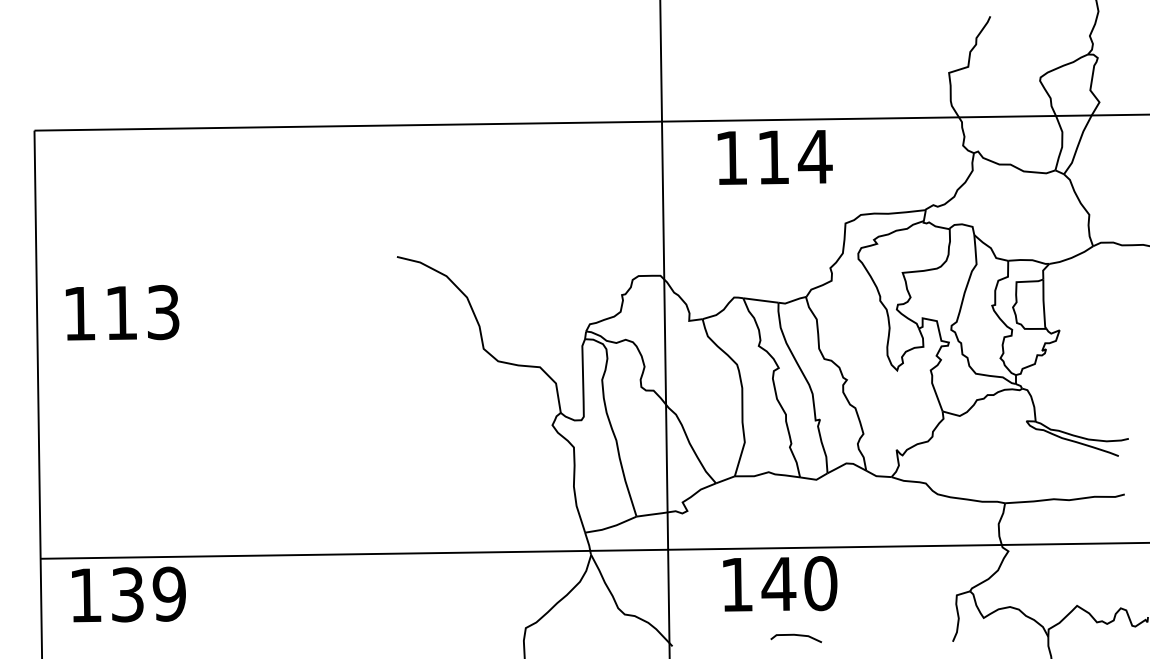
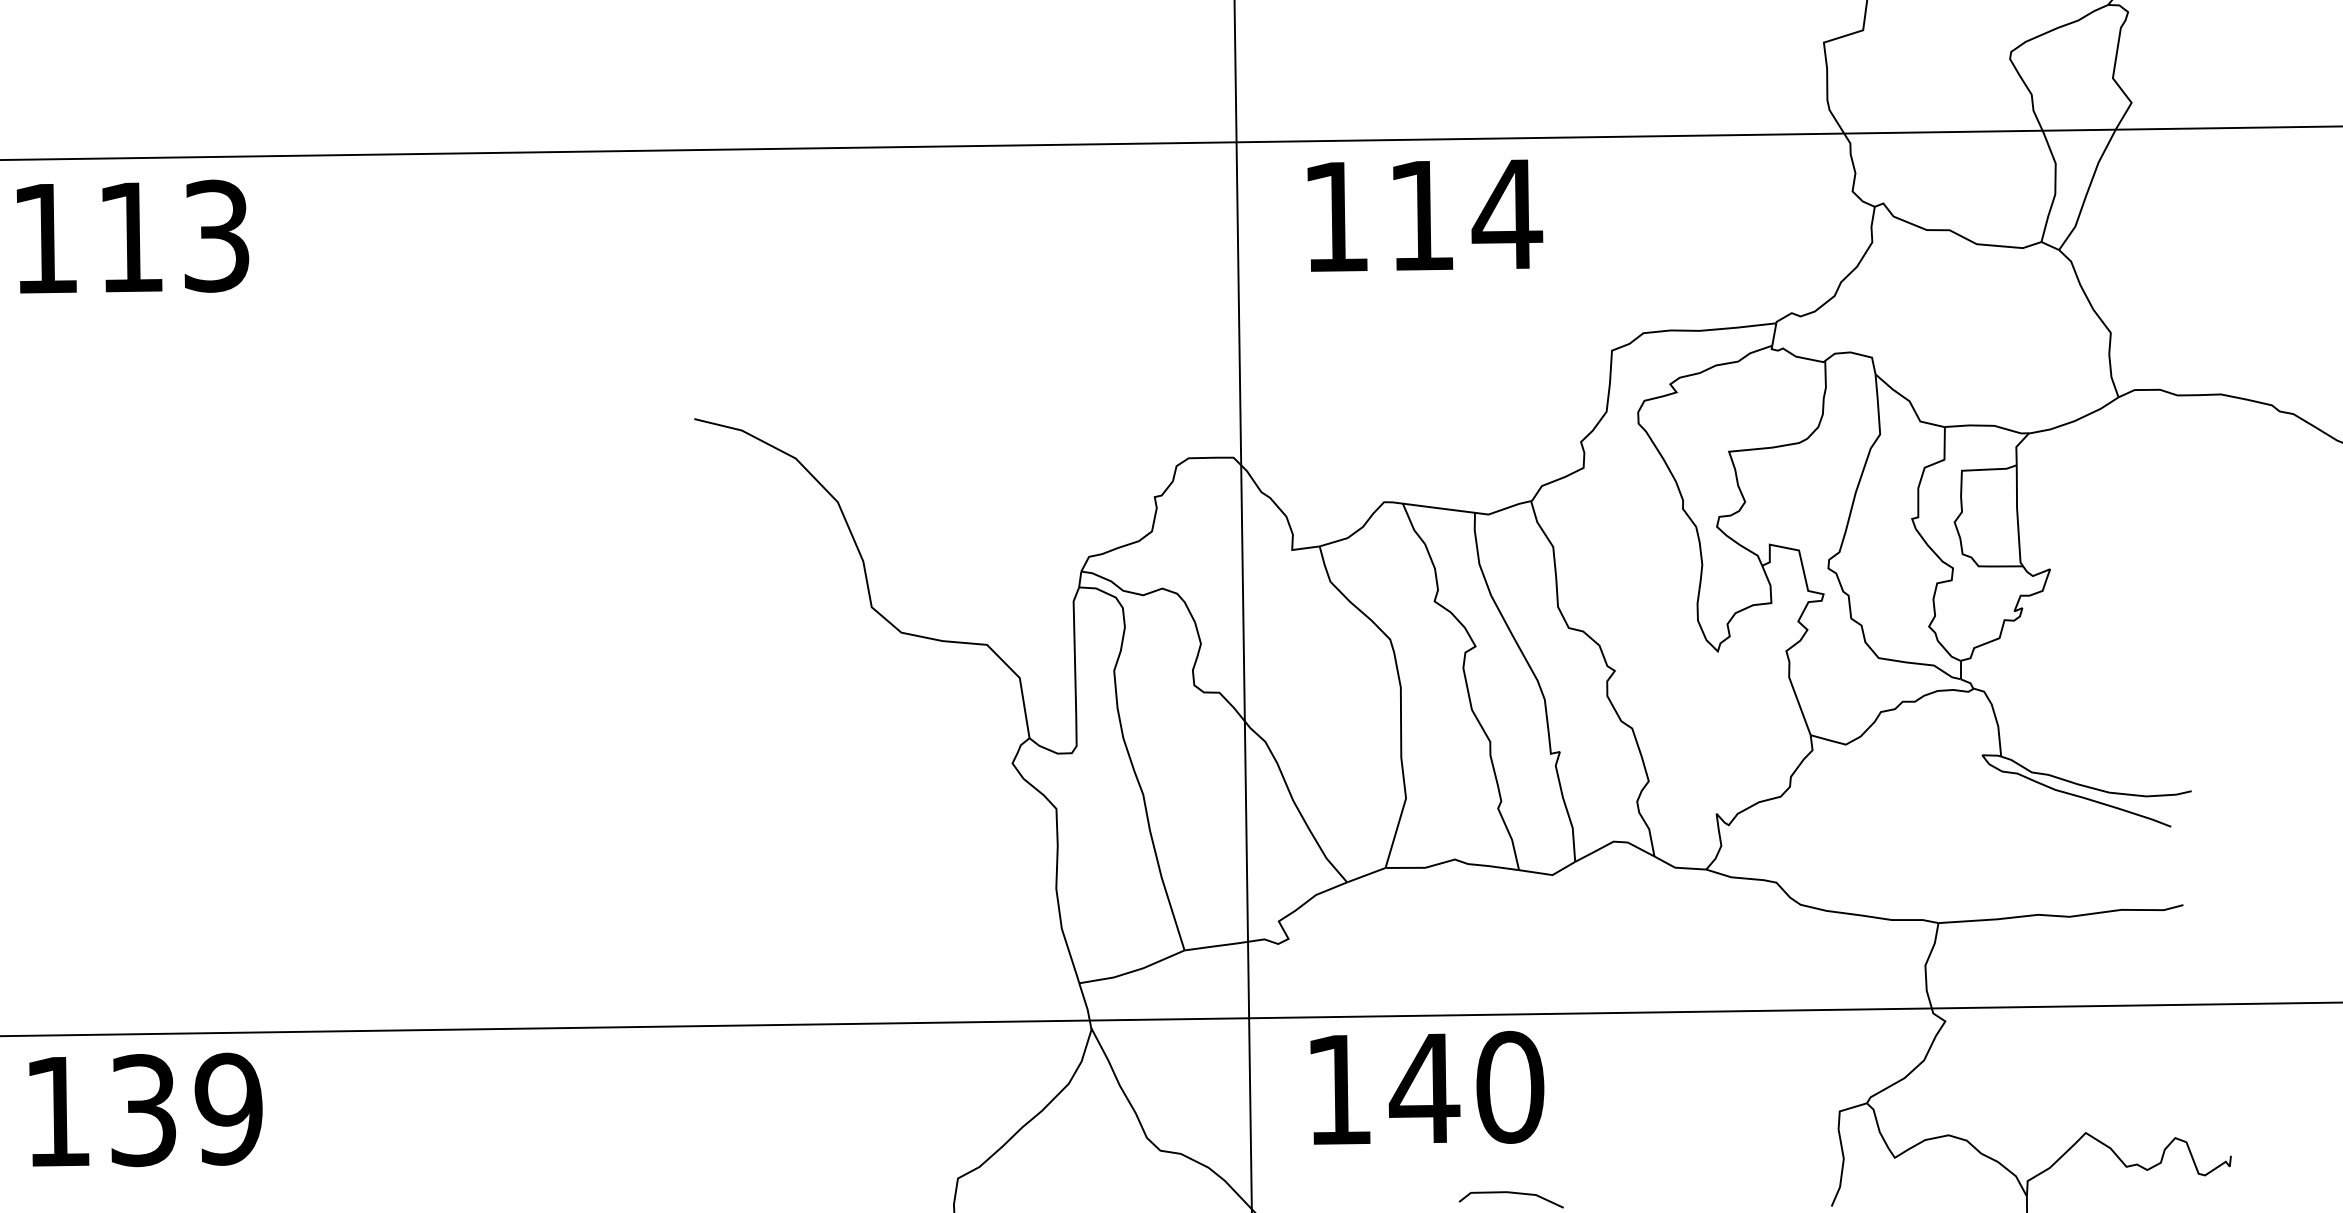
text: (774, 157) -> (1423, 215), moved
text: (122, 312) -> (132, 236), moved
text: (780, 583) -> (1427, 1087), moved

